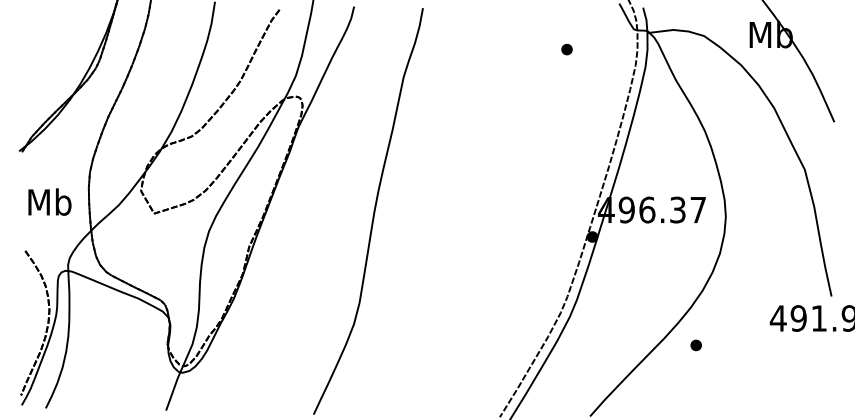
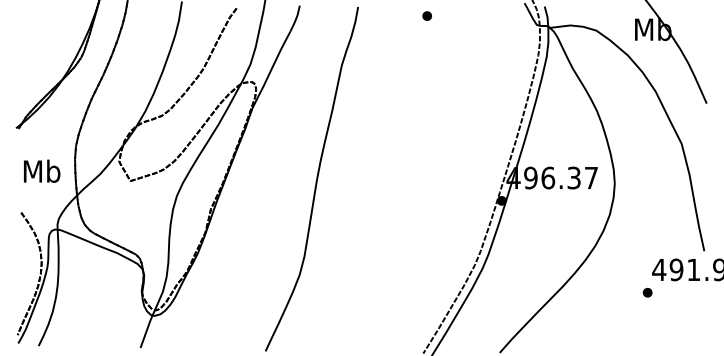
part: (566, 48) -> (426, 15), moved
part: (696, 345) -> (647, 292), moved

